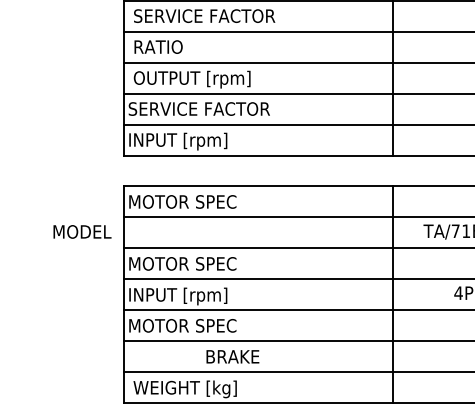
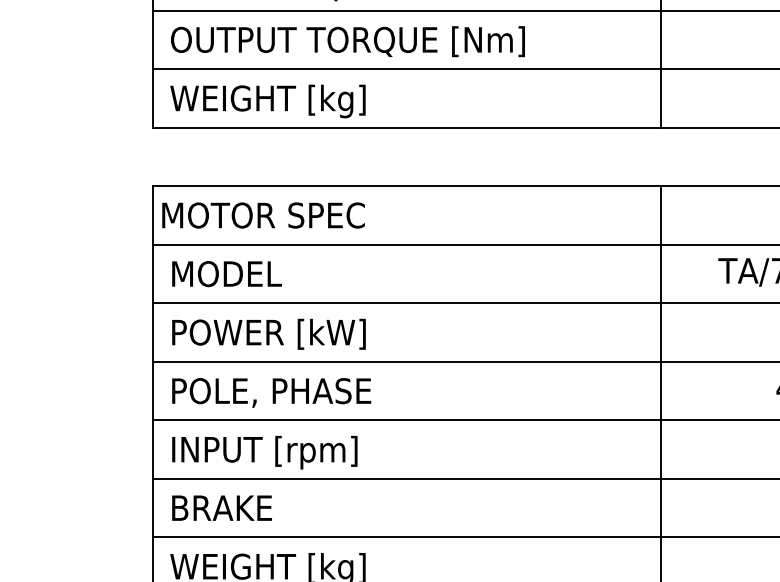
text: (224, 109) -> (342, 40), SERVICE FACTOR -> OUTPUT TORQUE [Nm]
text: (182, 141) -> (262, 101), INPUT [rpm] -> WEIGHT [kg]
text: (82, 231) -> (226, 273), moved
text: (182, 264) -> (262, 333), MOTOR SPEC -> POWER [kW]
text: (184, 296) -> (266, 394), INPUT [rpm] -> POLE, PHASE
text: (182, 327) -> (262, 452), MOTOR SPEC -> INPUT [rpm]
text: (232, 356) -> (221, 507), moved

